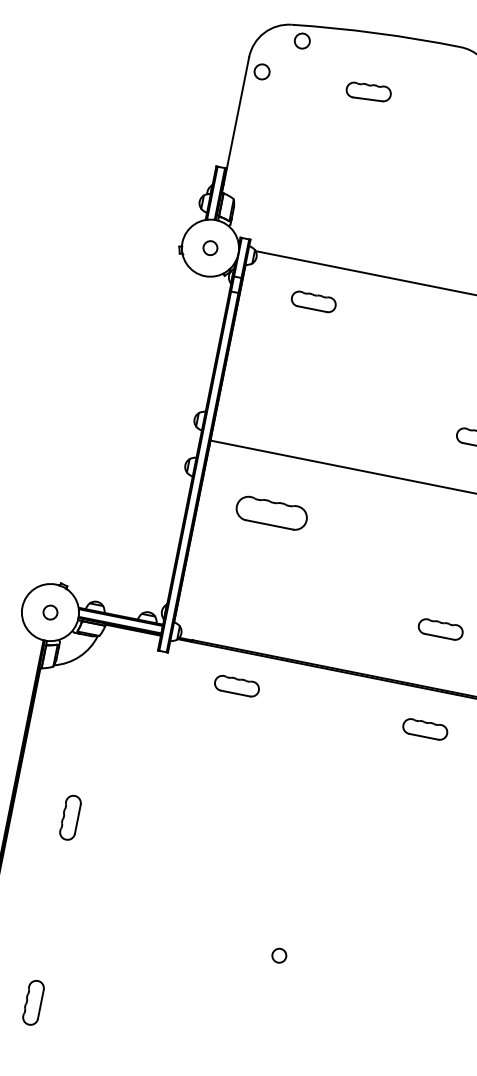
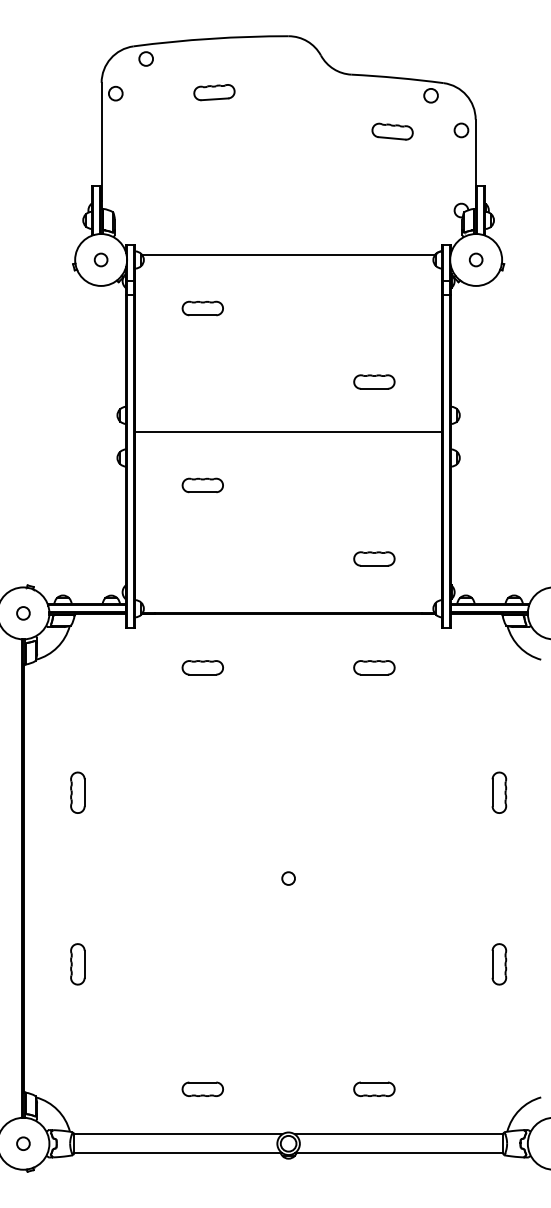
part: (313, 301) -> (202, 308), moved
part: (271, 513) -> (202, 485), size x0.62
part: (236, 685) -> (202, 667), moved
part: (425, 729) -> (374, 667), moved

